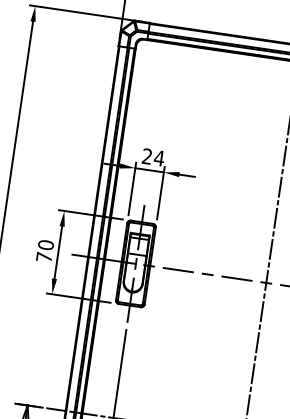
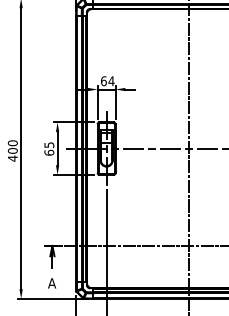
text: (146, 156) -> (103, 81), 24 -> 64
text: (45, 250) -> (49, 148), 70 -> 65

